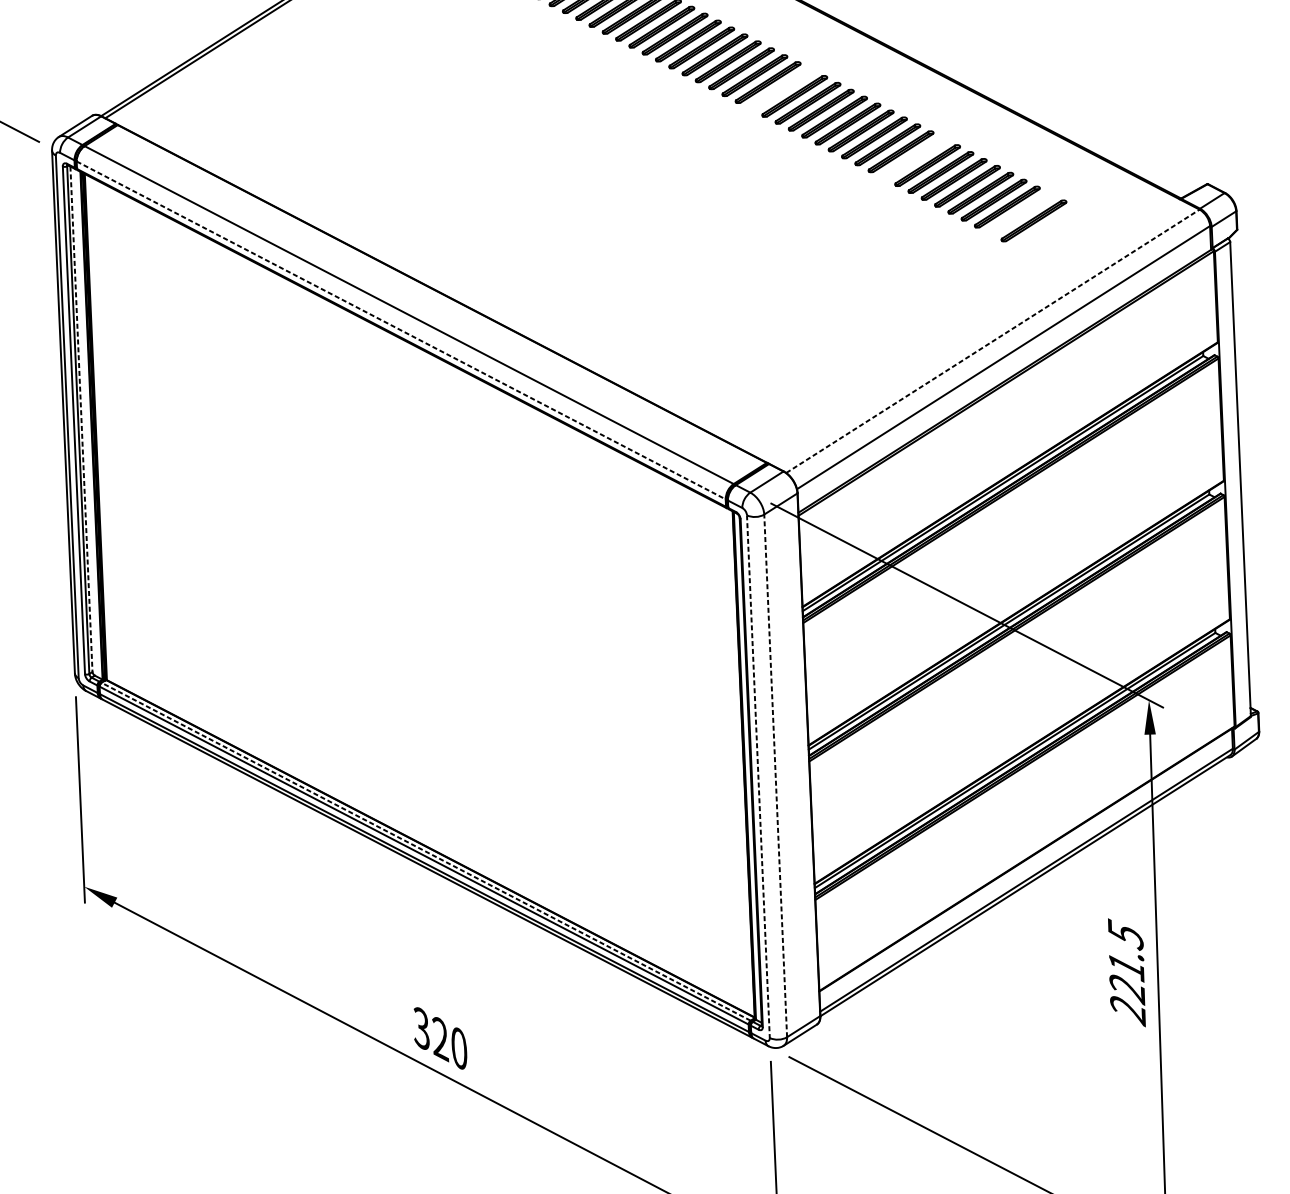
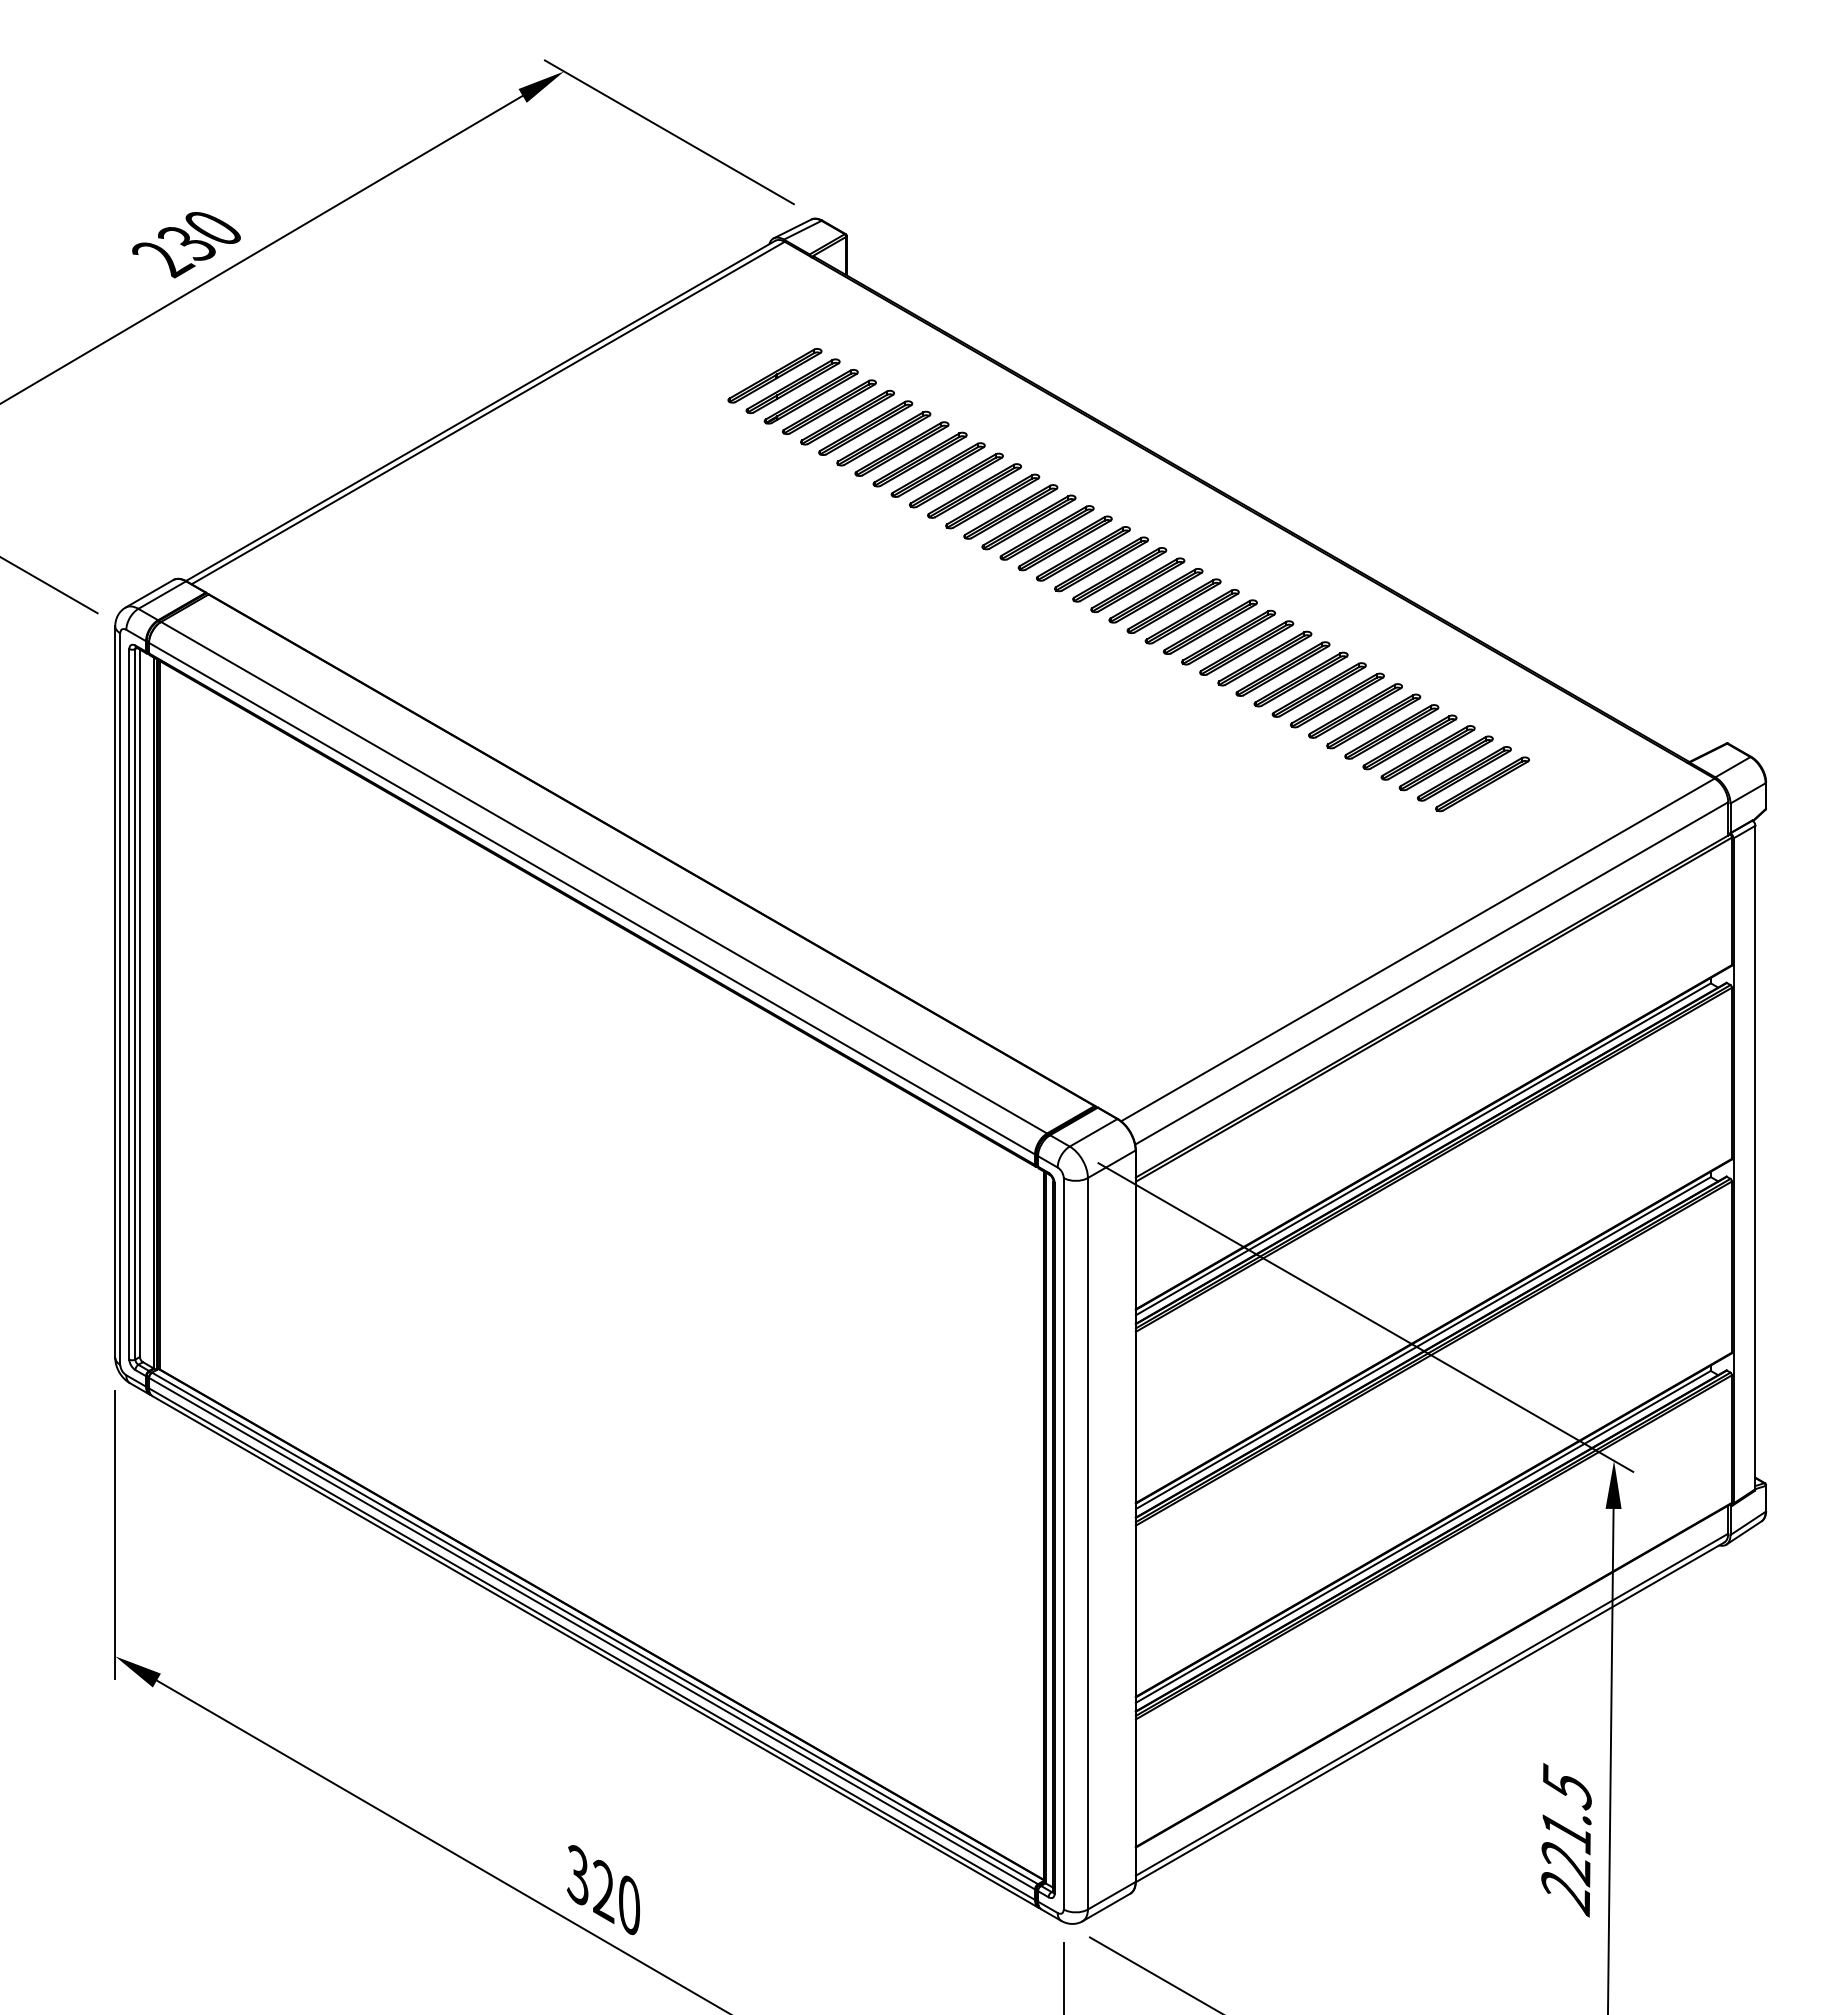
part: (781, 89) -> (1137, 585), added
part: (913, 158) -> (1318, 689), added
part: (1020, 213) -> (1464, 773), added
line: (401, 330) -> (592, 898), dashed -> solid
line: (992, 340) -> (1417, 949), dashed -> solid
line: (81, 419) -> (139, 1003), dashed -> solid
line: (775, 775) -> (1087, 1543), dashed -> solid
line: (758, 776) -> (1063, 1543), dashed -> solid
line: (426, 851) -> (595, 1628), dashed -> solid

